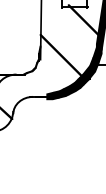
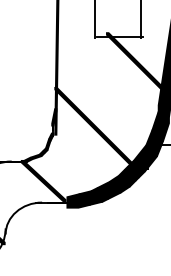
fill: (33, 84) -> (42, 179), added

